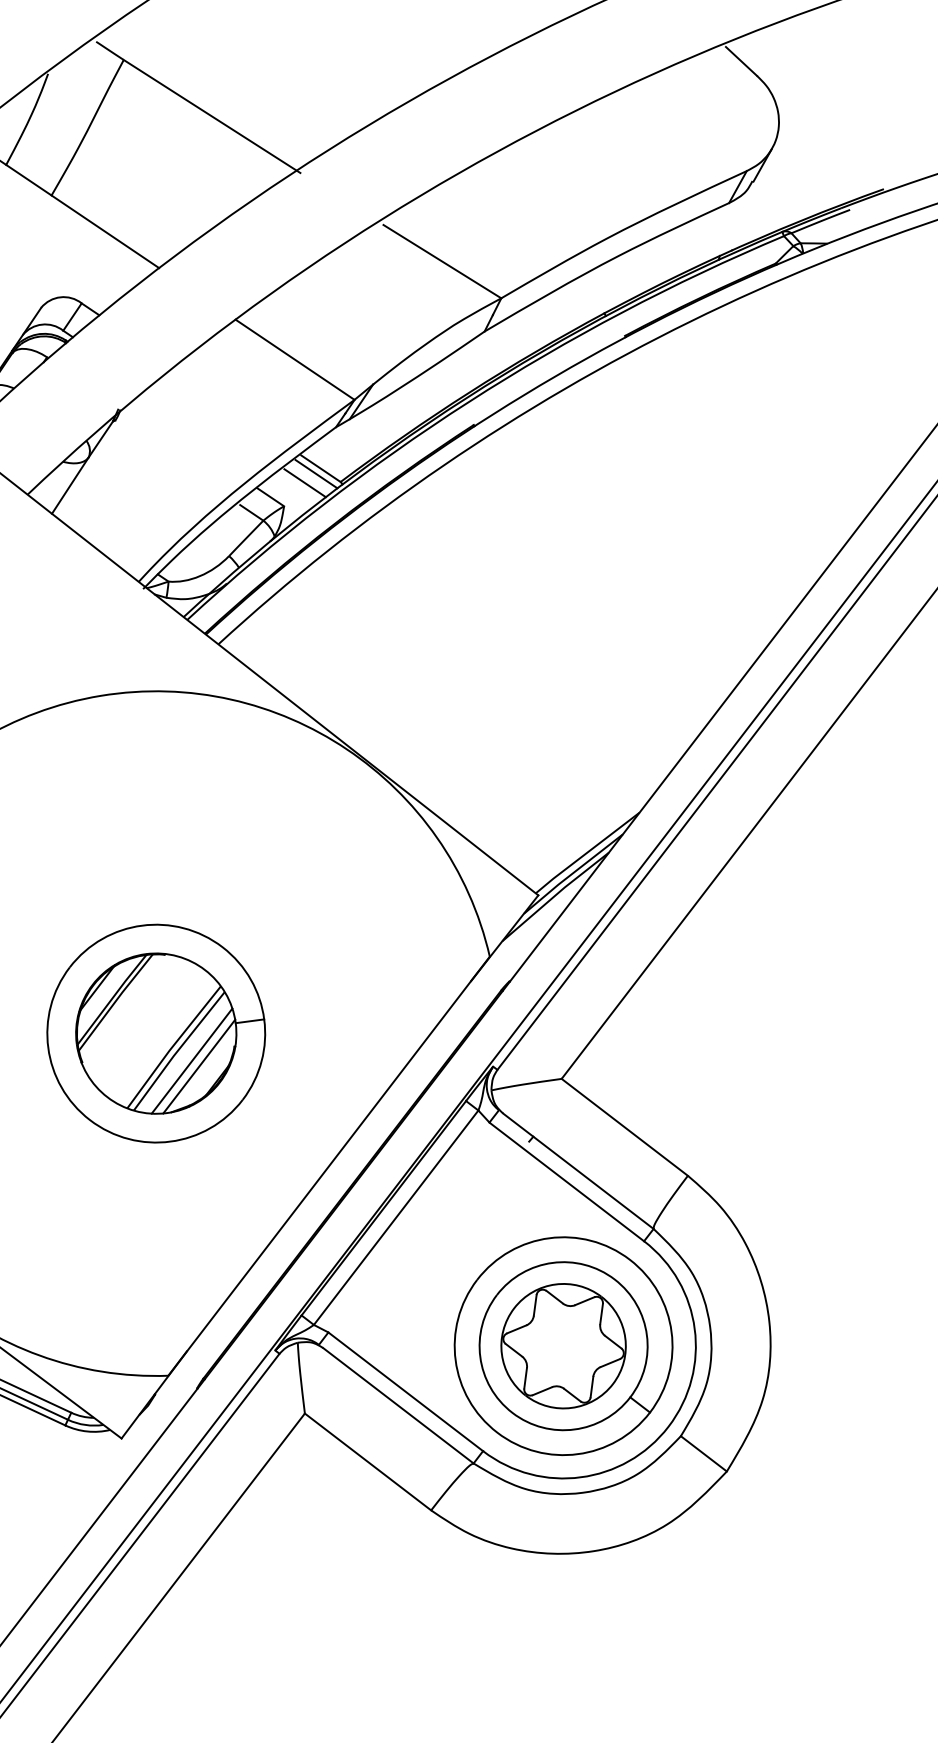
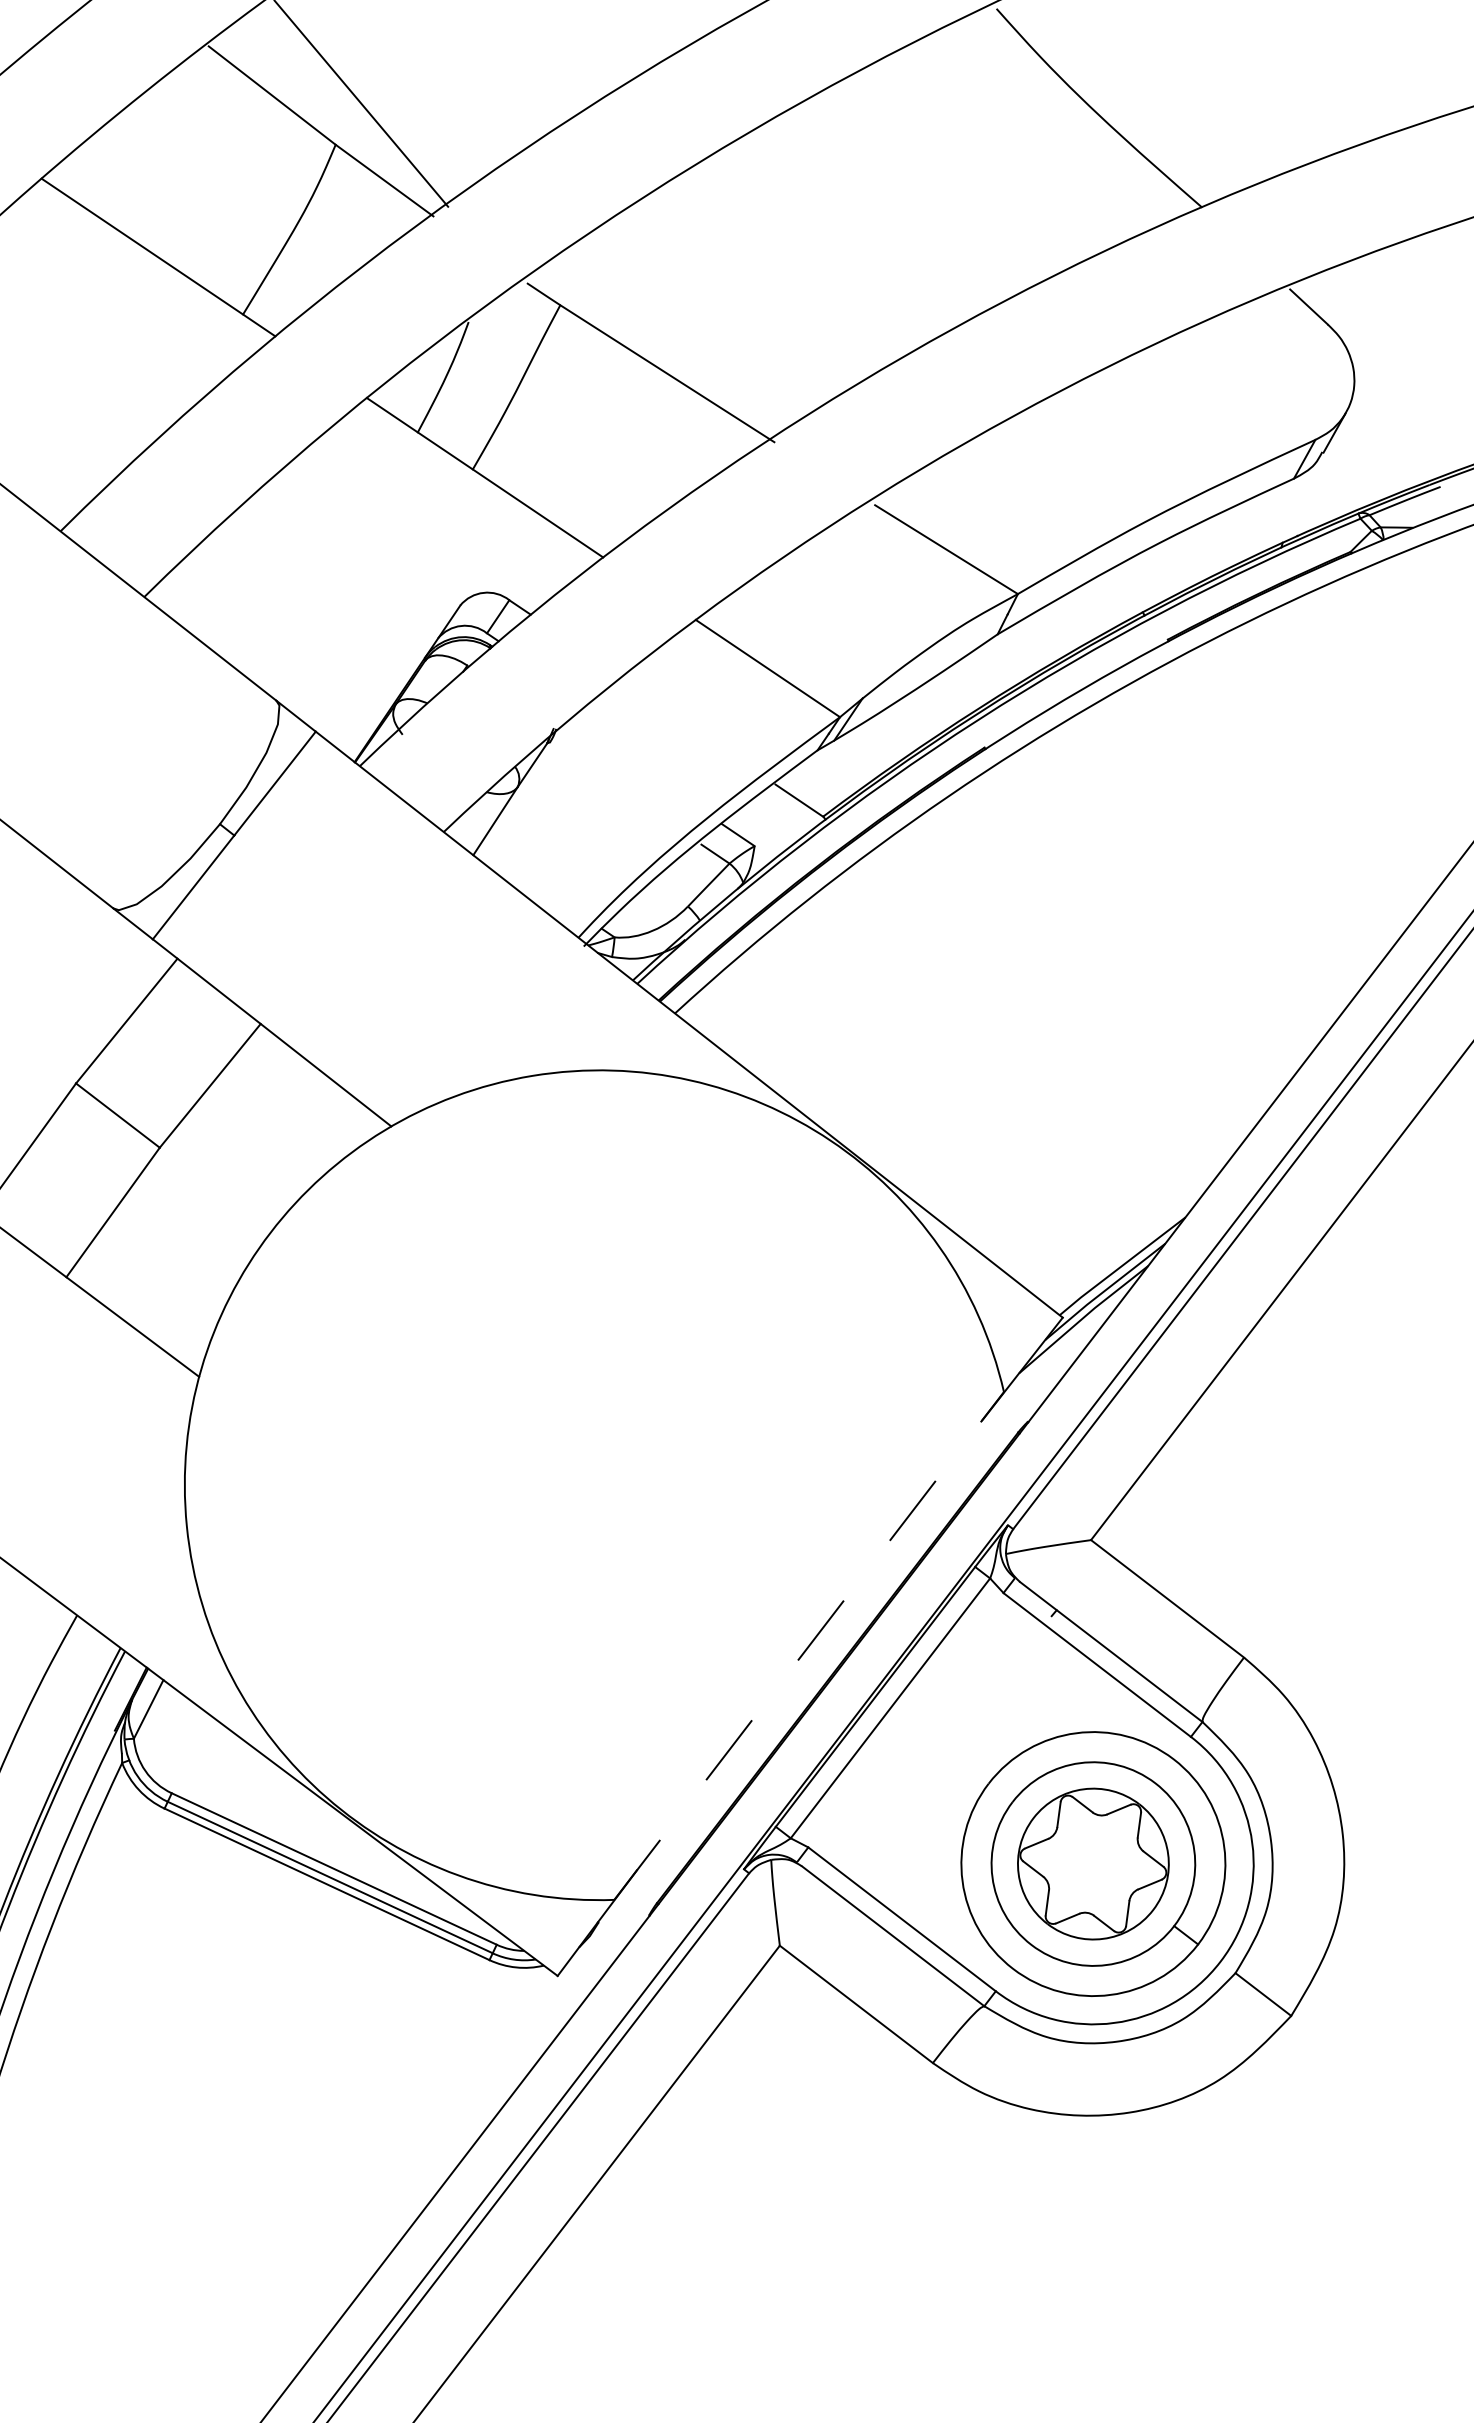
line: (316, 474) -> (793, 807), removed
line: (305, 483) -> (780, 818), removed
part: (156, 1033) -> (599, 1485), removed
line: (329, 1165) -> (809, 1645), solid -> dashed

